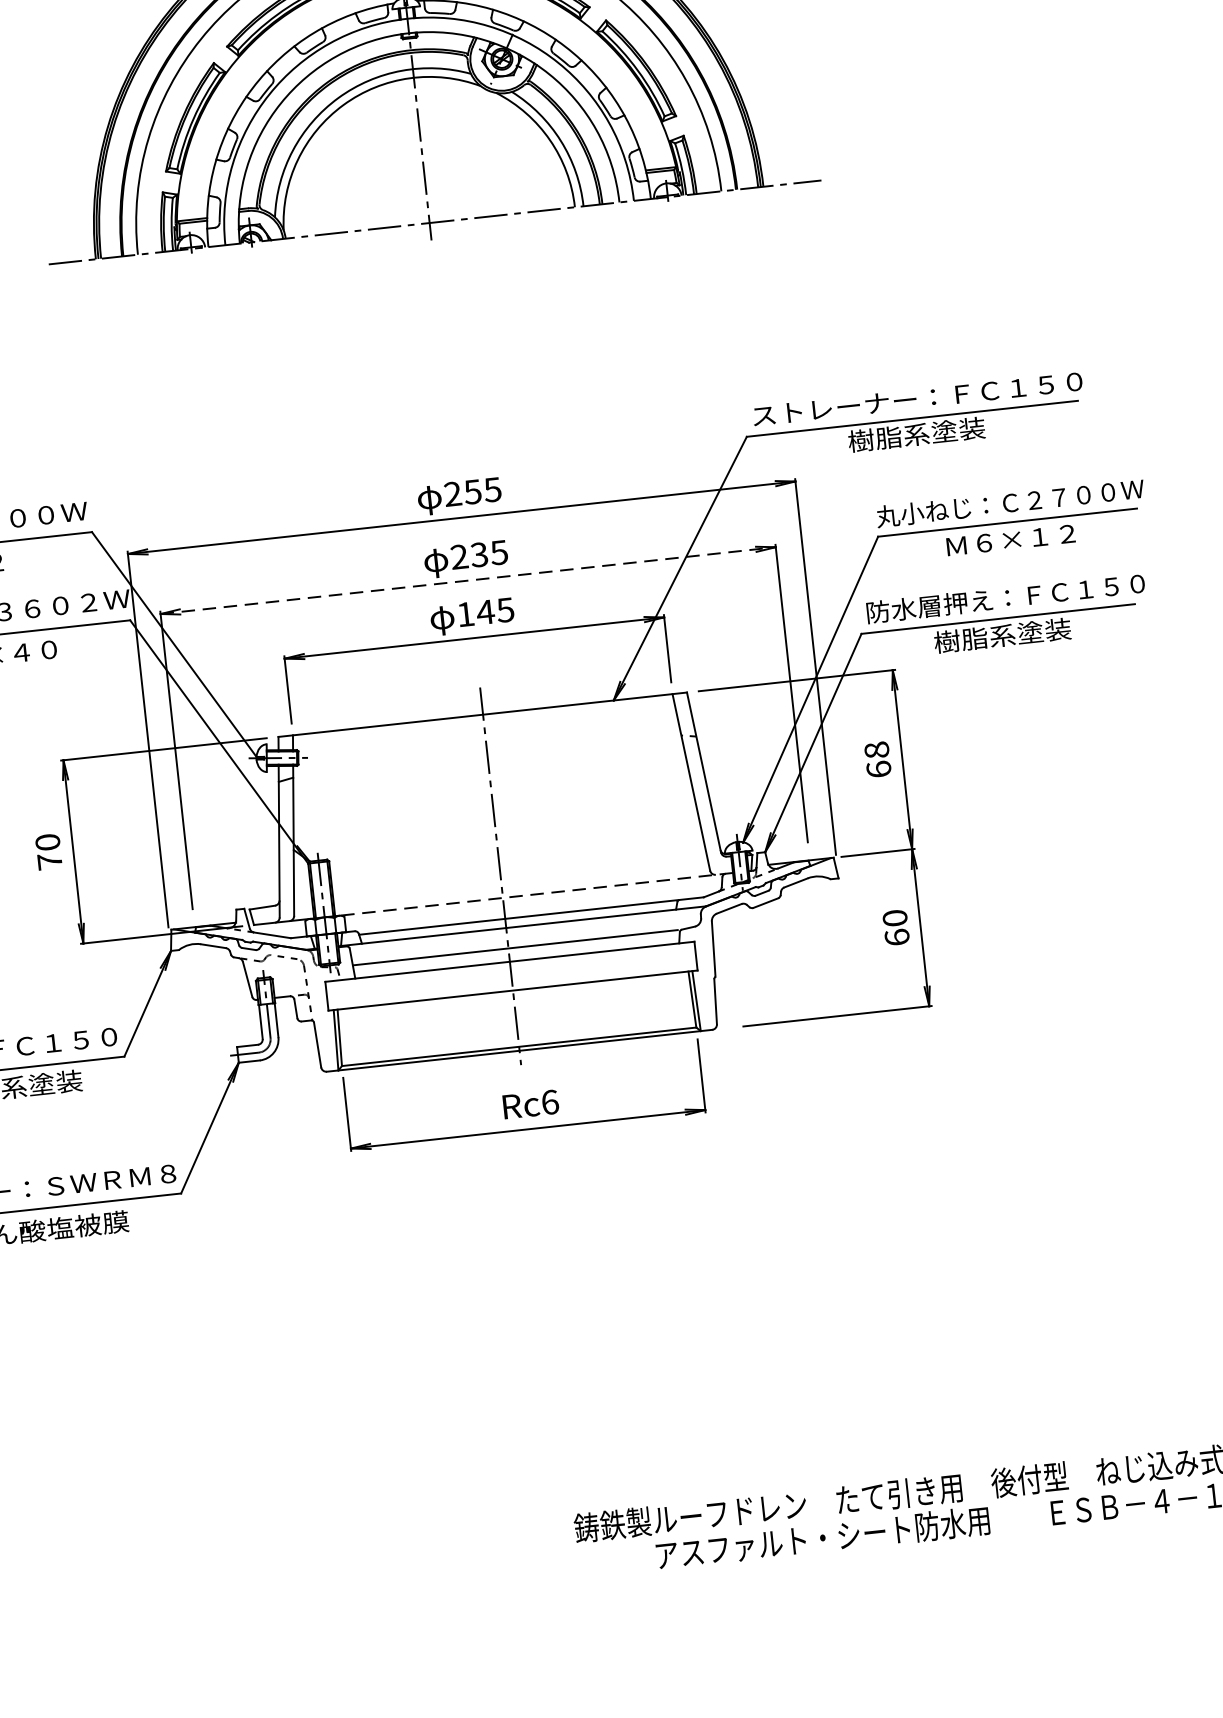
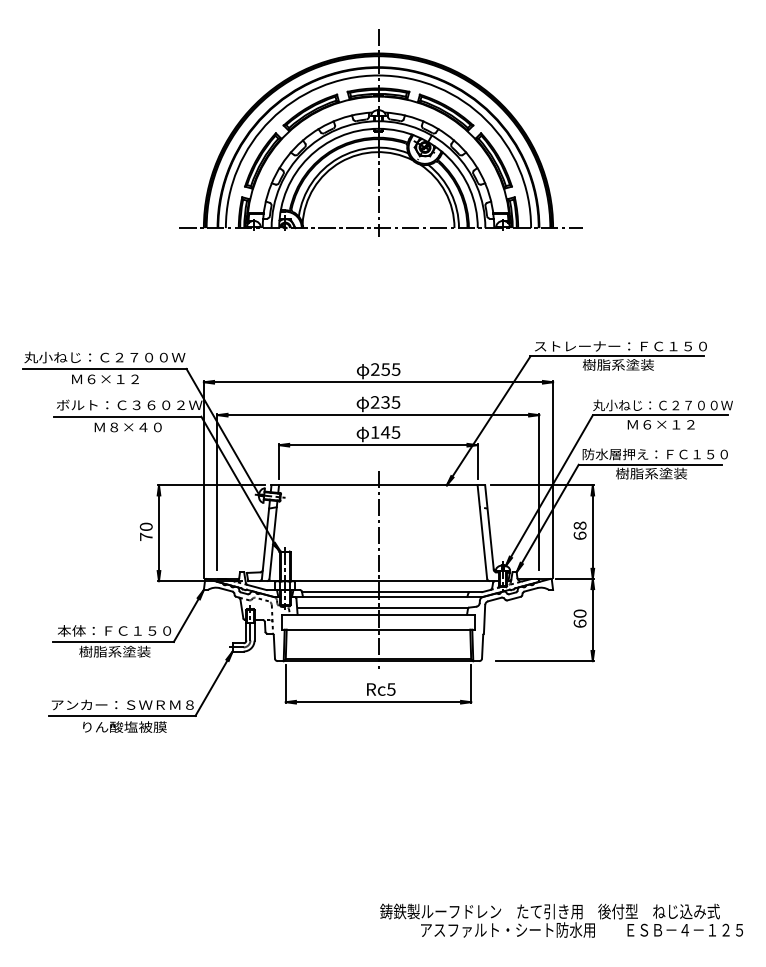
line: (468, 581) -> (378, 415), dashed -> solid
line: (535, 895) -> (395, 581), dashed -> solid
text: (550, 1102) -> (391, 689), Rc6 -> Rc5

